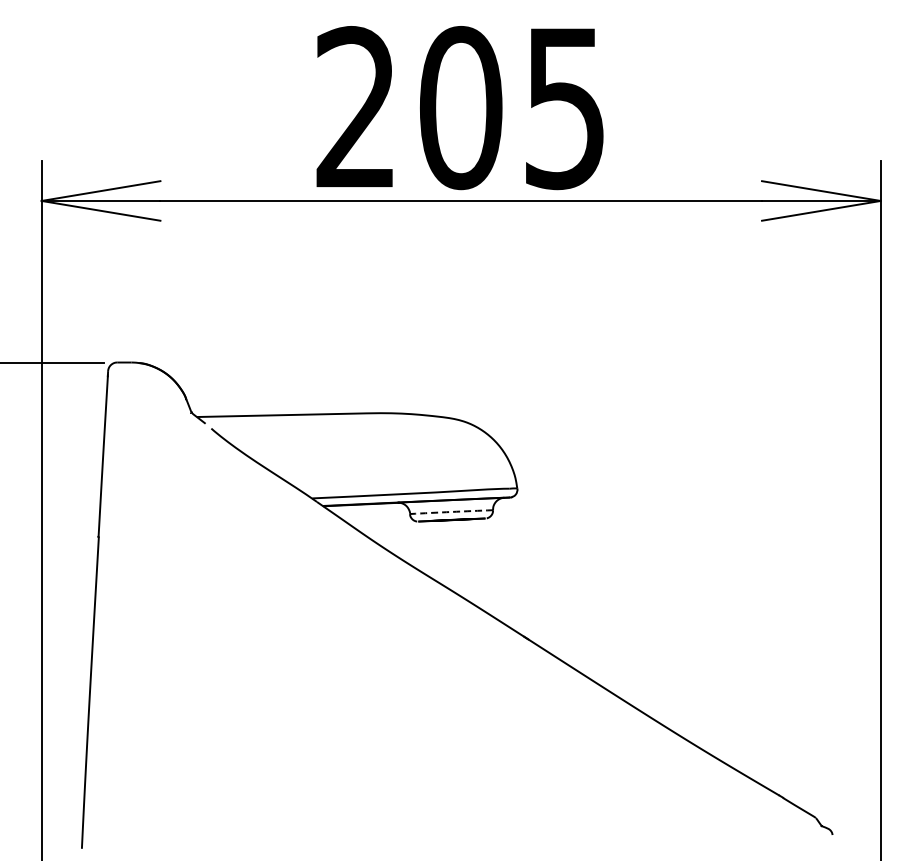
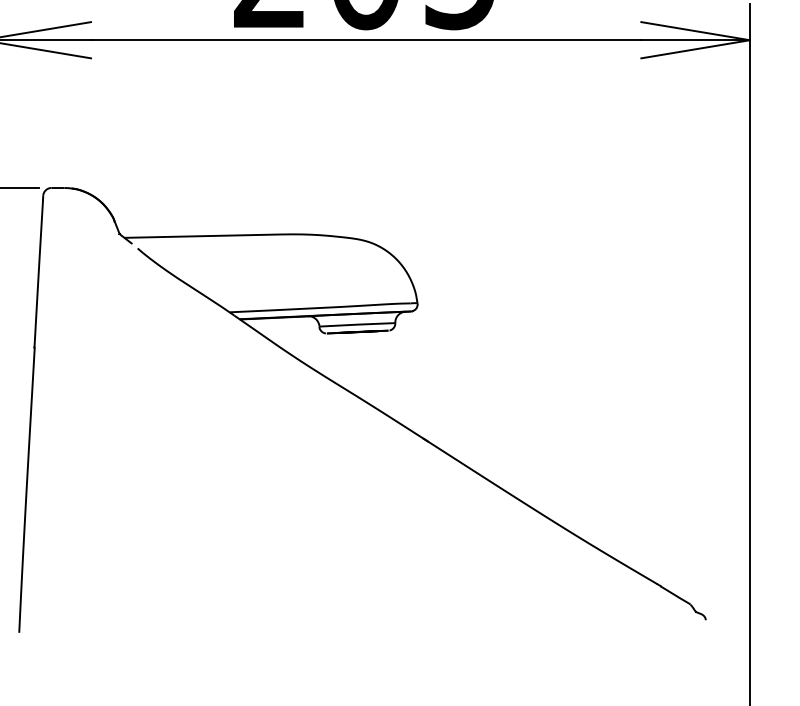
arc: (451, 511) -> (357, 324), dashed -> solid

